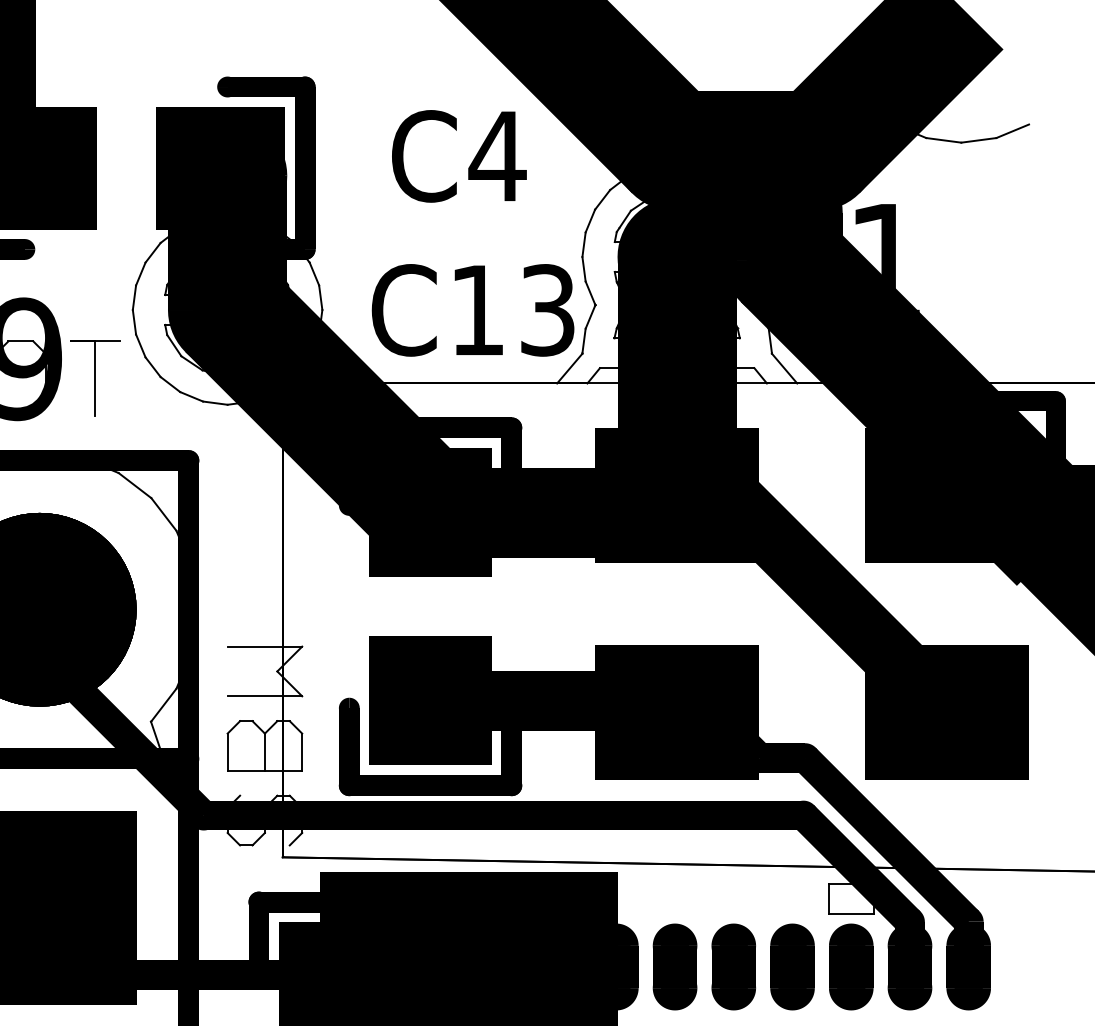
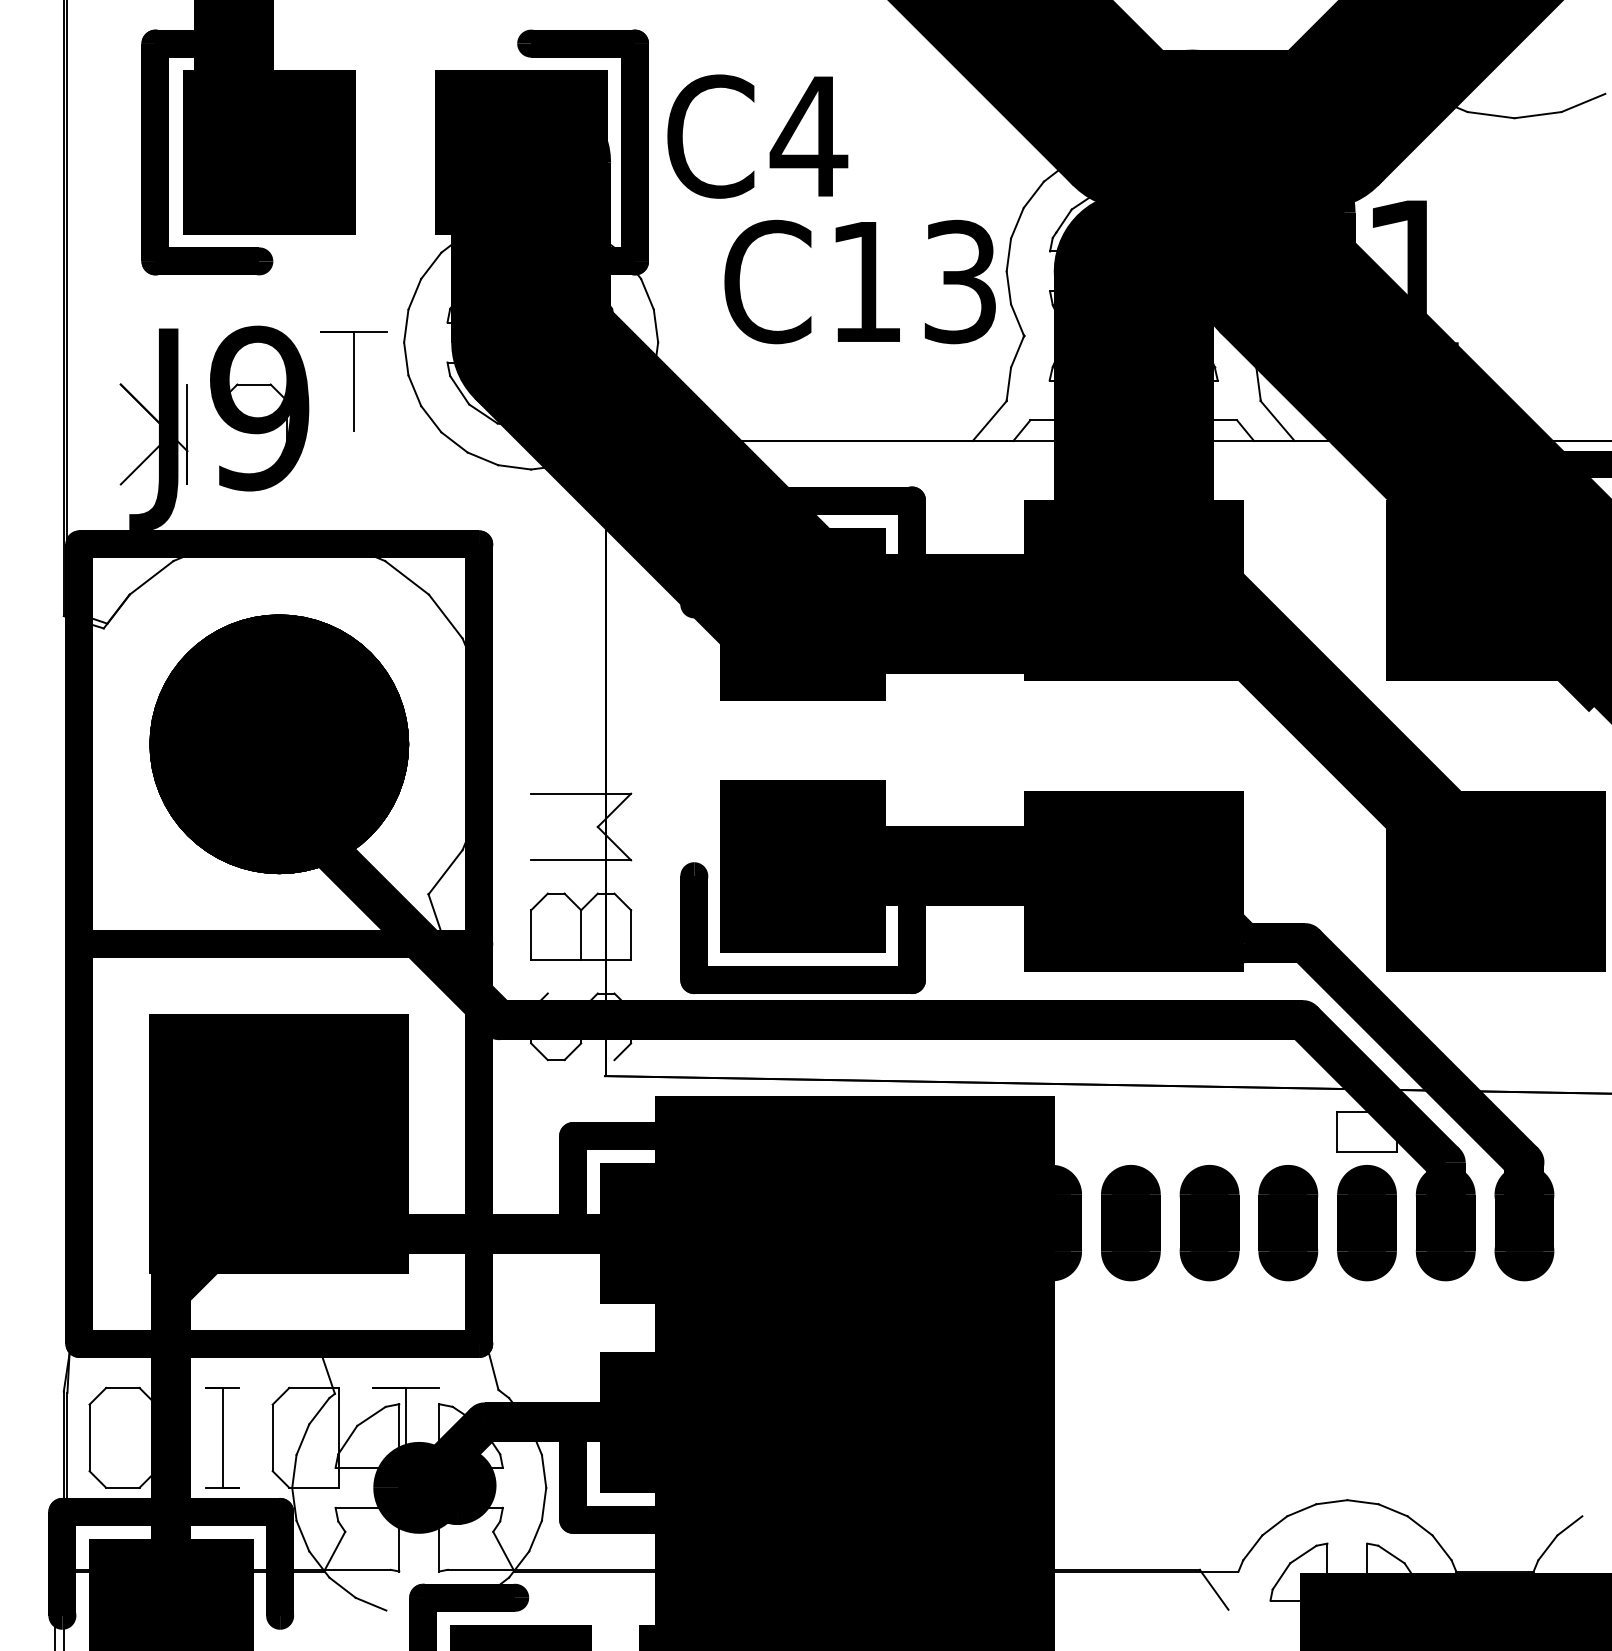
text: (459, 156) -> (757, 136), moved
text: (472, 309) -> (859, 281), moved
part: (95, 378) -> (353, 381), moved

